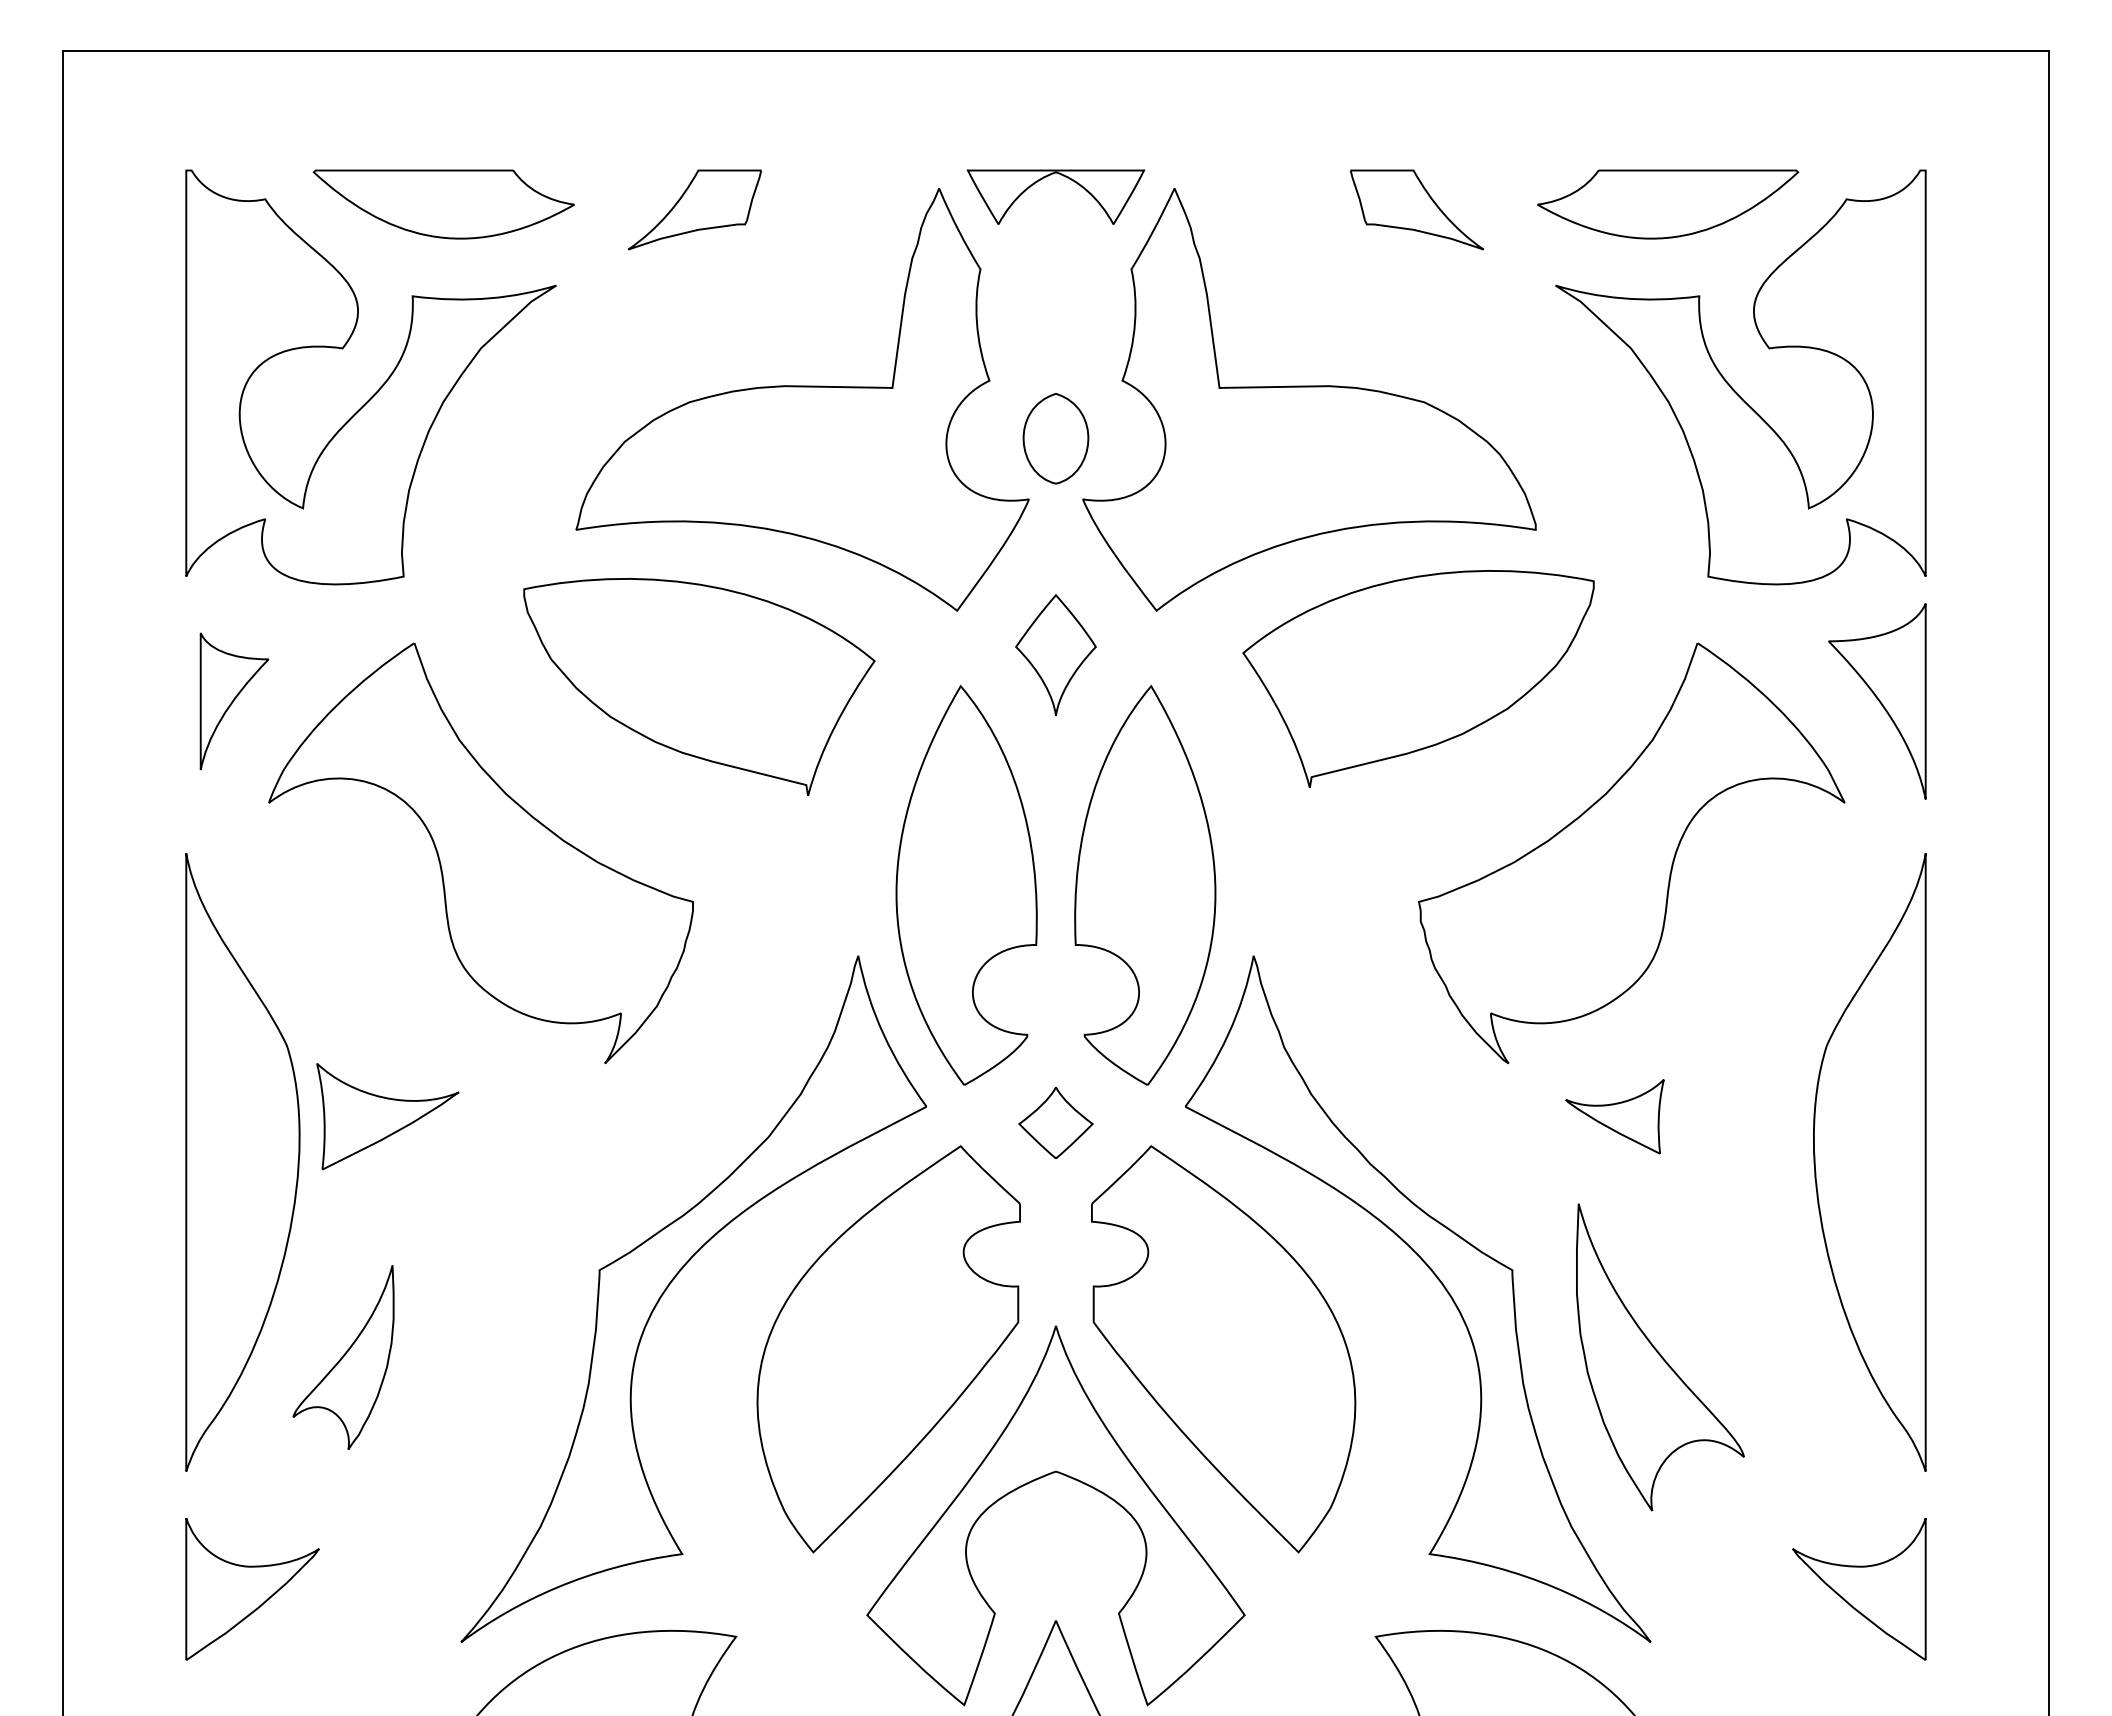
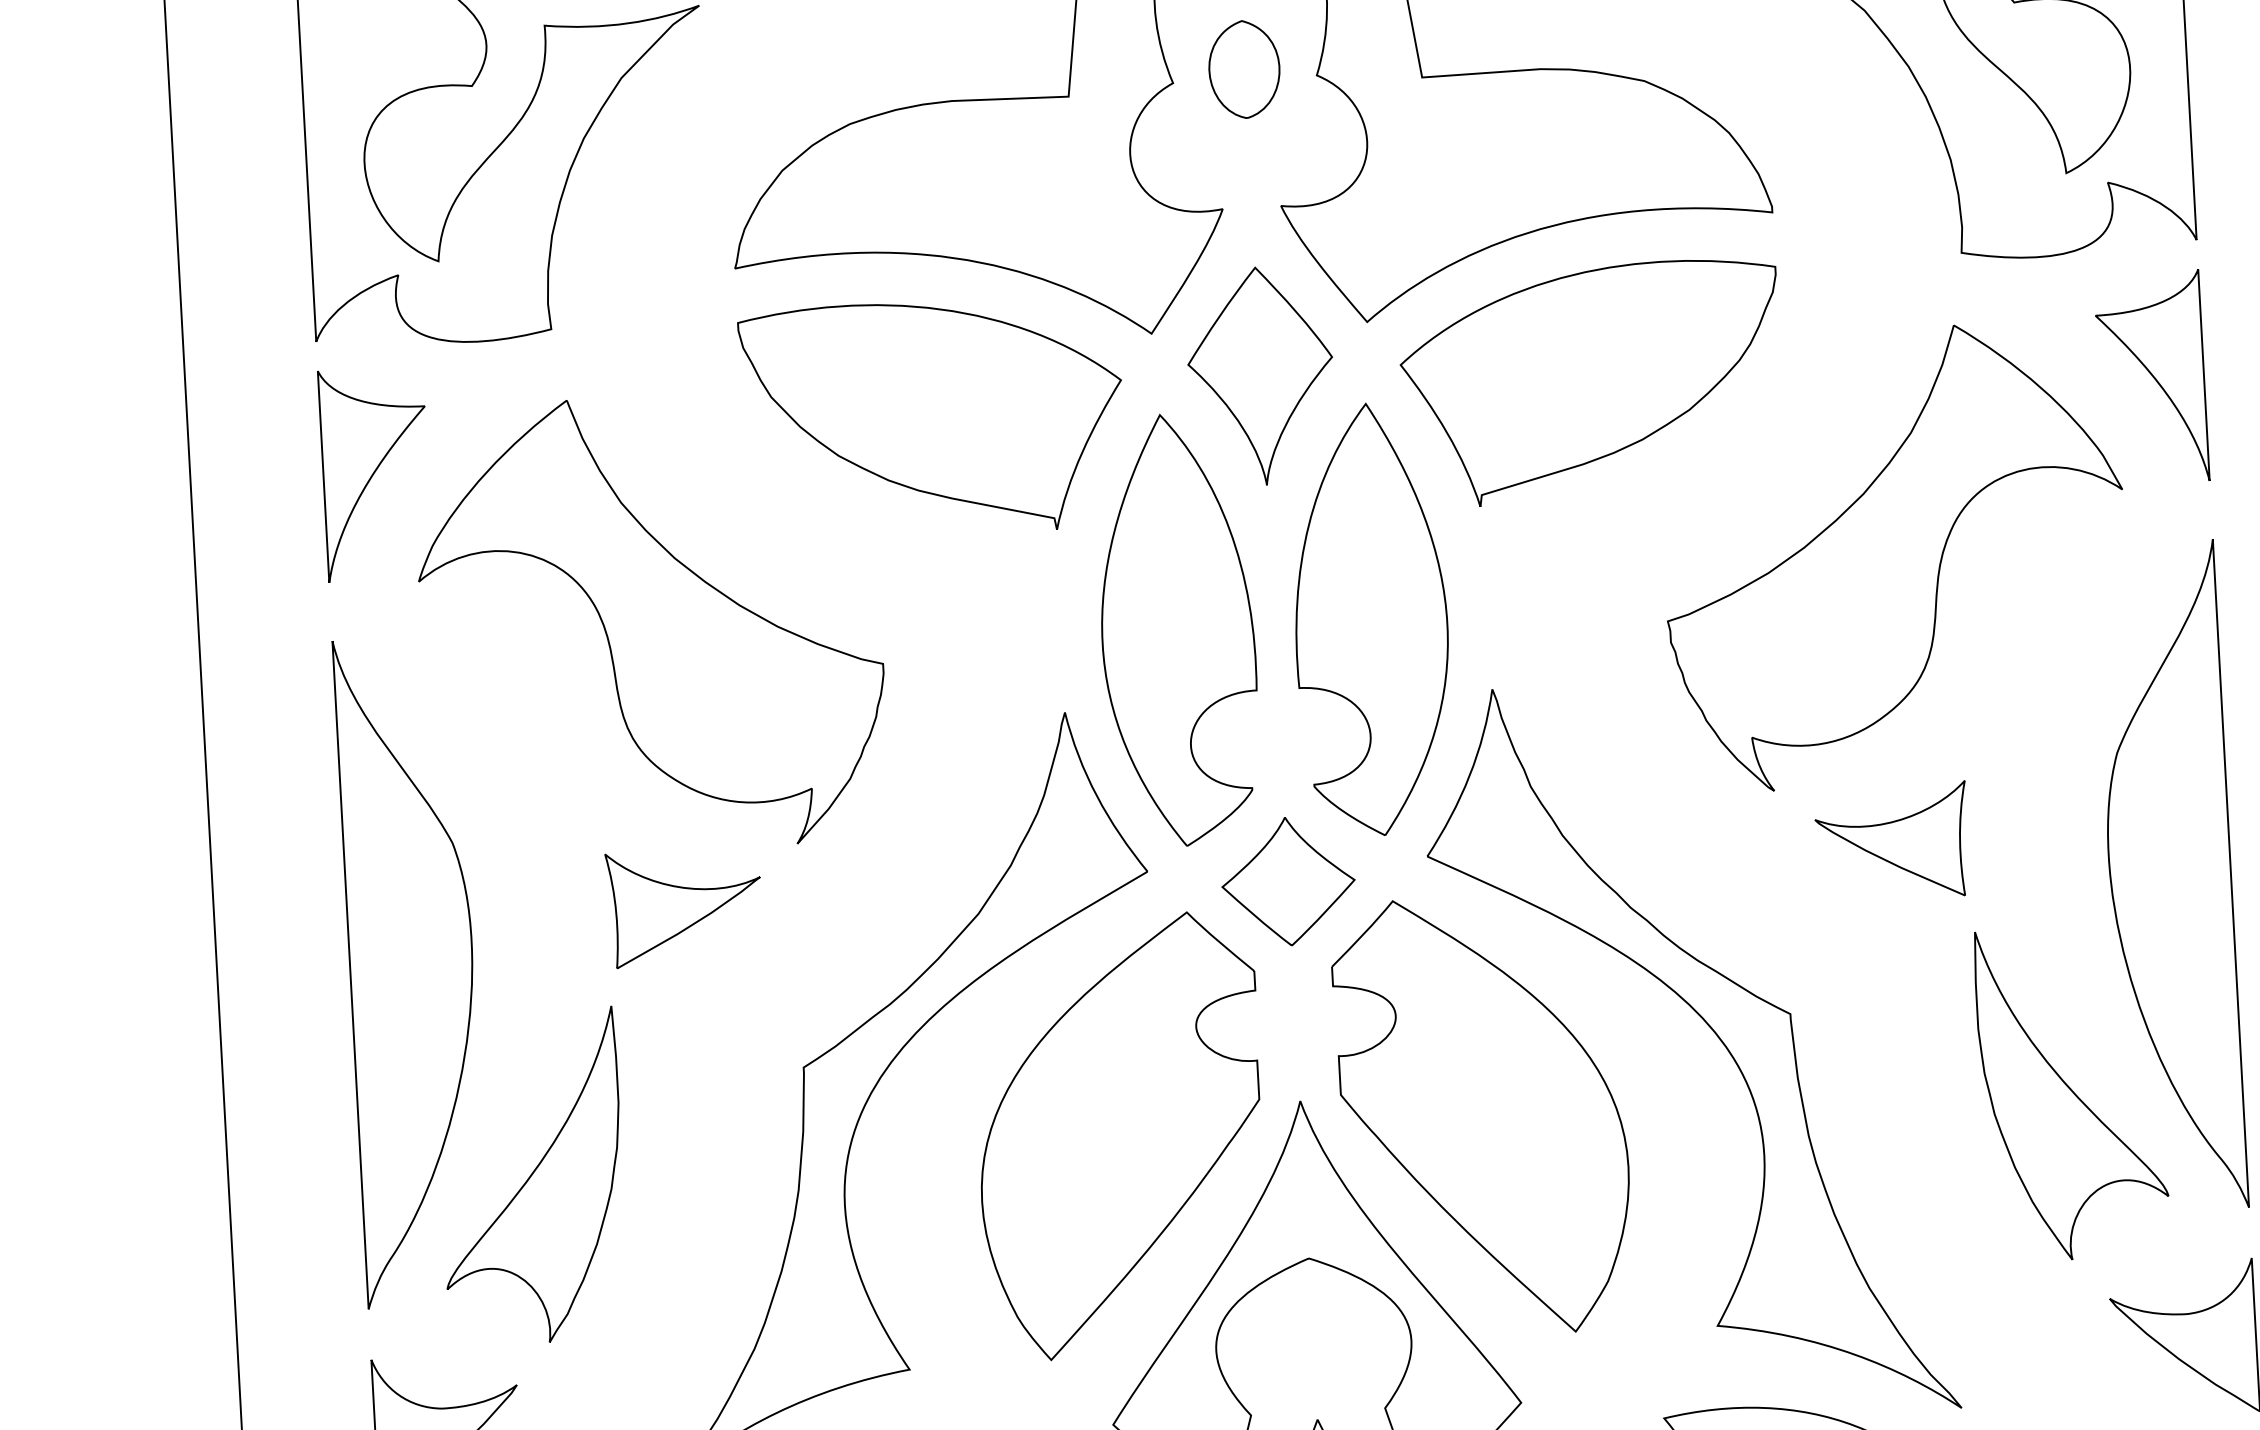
part: (1055, 438) -> (1243, 69), moved
part: (1055, 655) -> (1260, 376), size x1.67
part: (1418, 678) -> (1591, 382), moved
part: (699, 686) -> (933, 417), moved
part: (234, 701) -> (375, 474), size x1.43
part: (387, 1116) -> (684, 907), moved
part: (1614, 1116) -> (1891, 841), size x1.43
part: (1055, 1122) -> (1287, 881), size x1.67
part: (343, 1357) -> (531, 1176), size x1.67
part: (1660, 1357) -> (2072, 1093), moved

